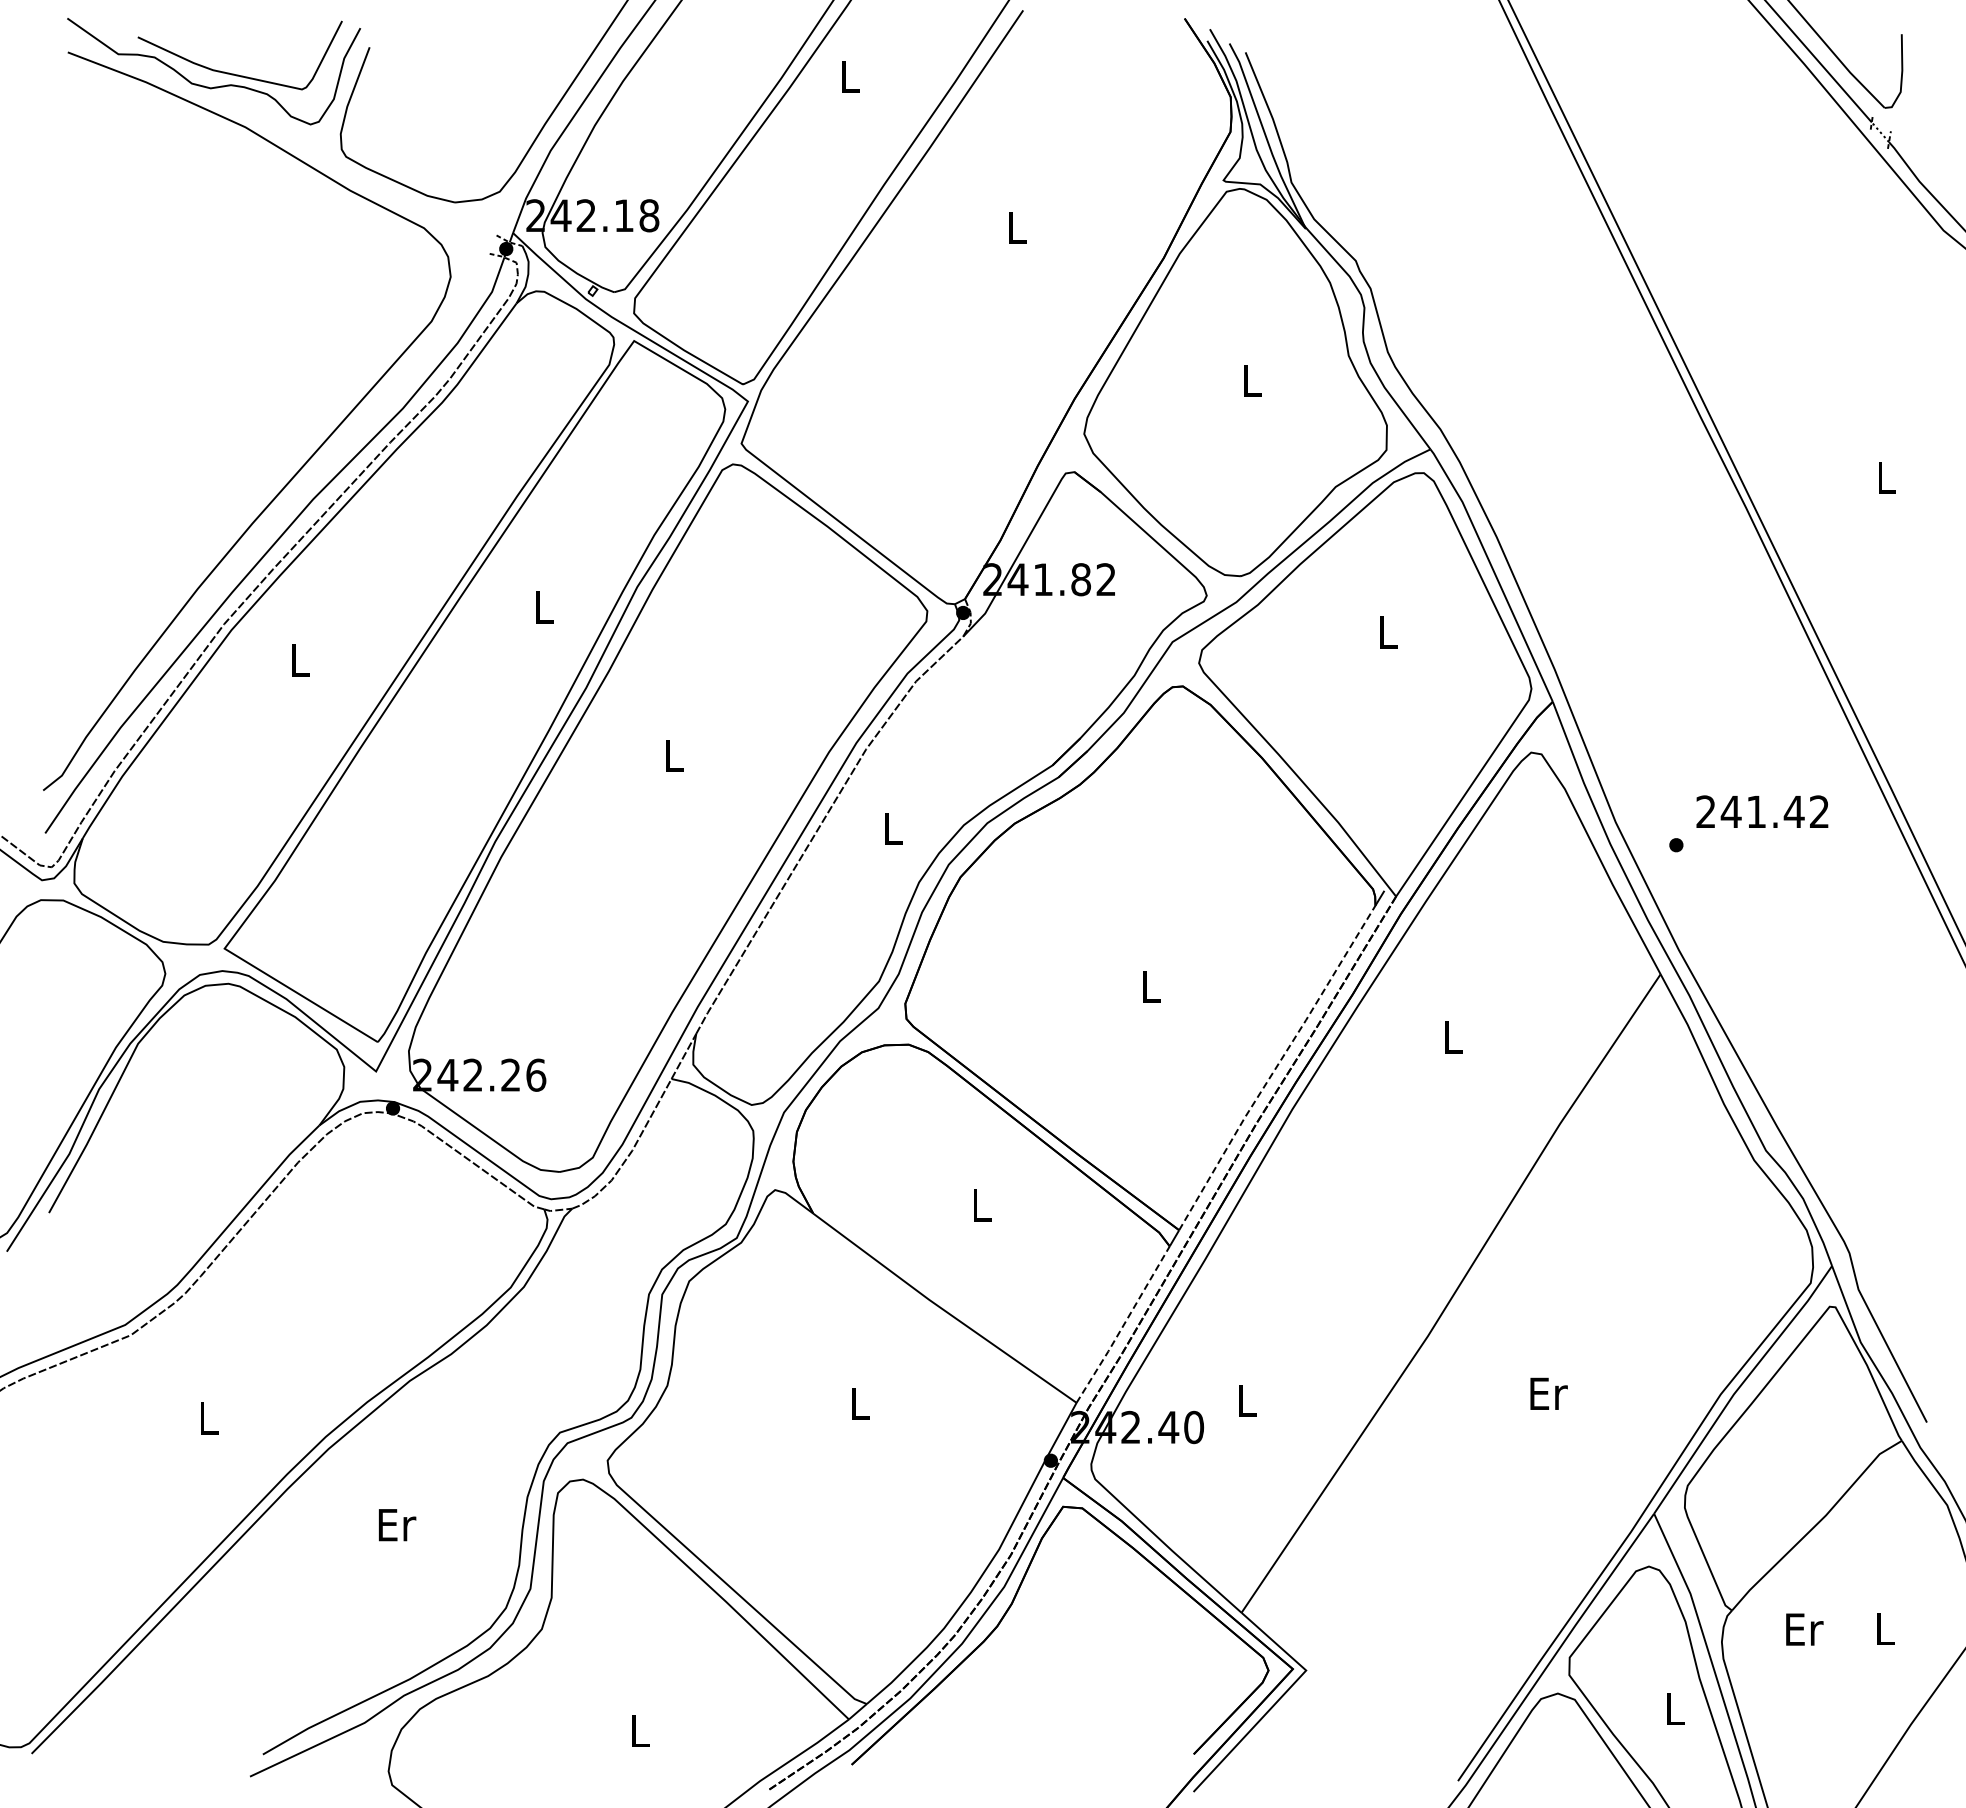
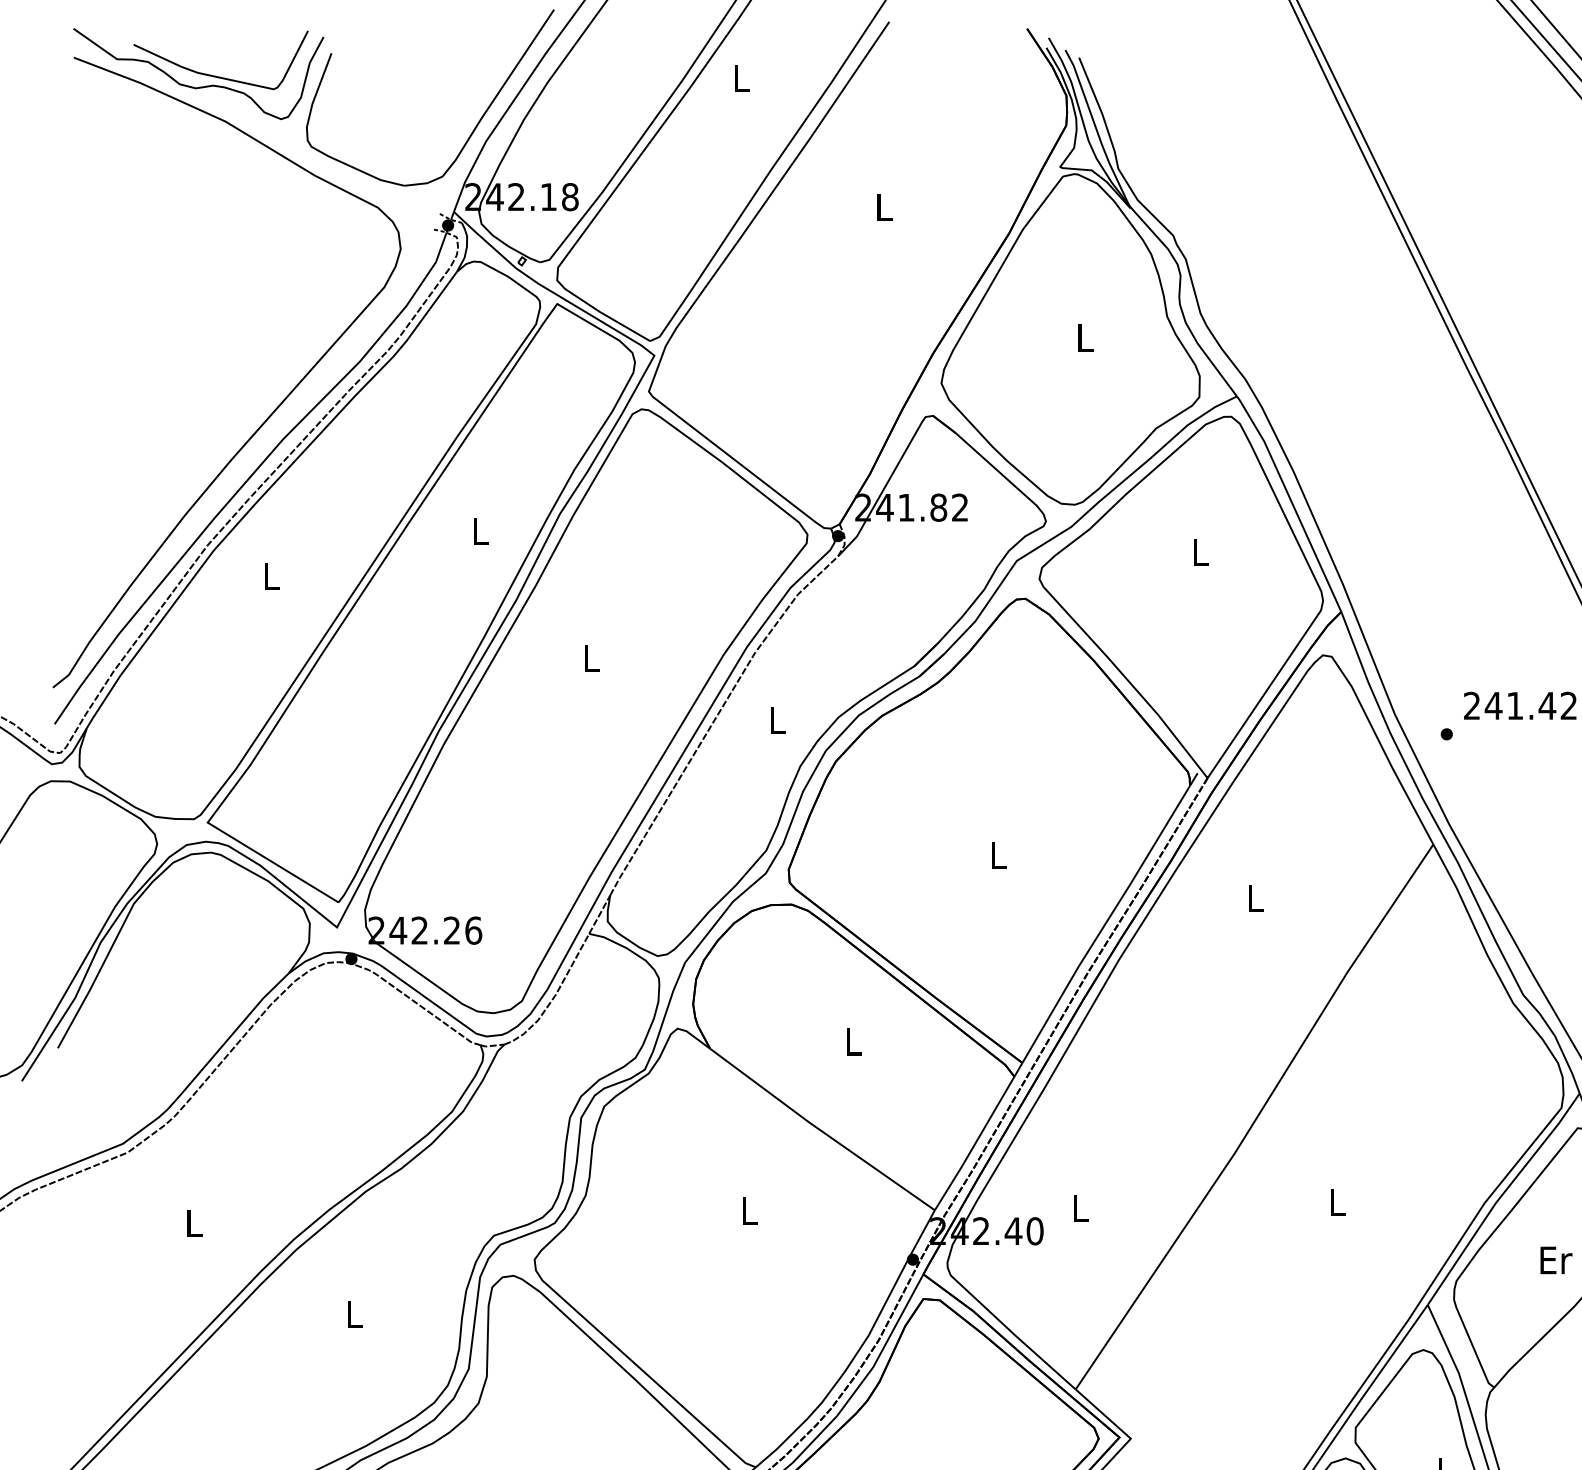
line: (1276, 1067) -> (1105, 924), dashed -> solid
line: (1123, 1325) -> (974, 1144), dashed -> solid
text: (1548, 1393) -> (1337, 1202), Er -> L
text: (397, 1525) -> (355, 1314), Er -> L
text: (1804, 1629) -> (1556, 1260), moved

